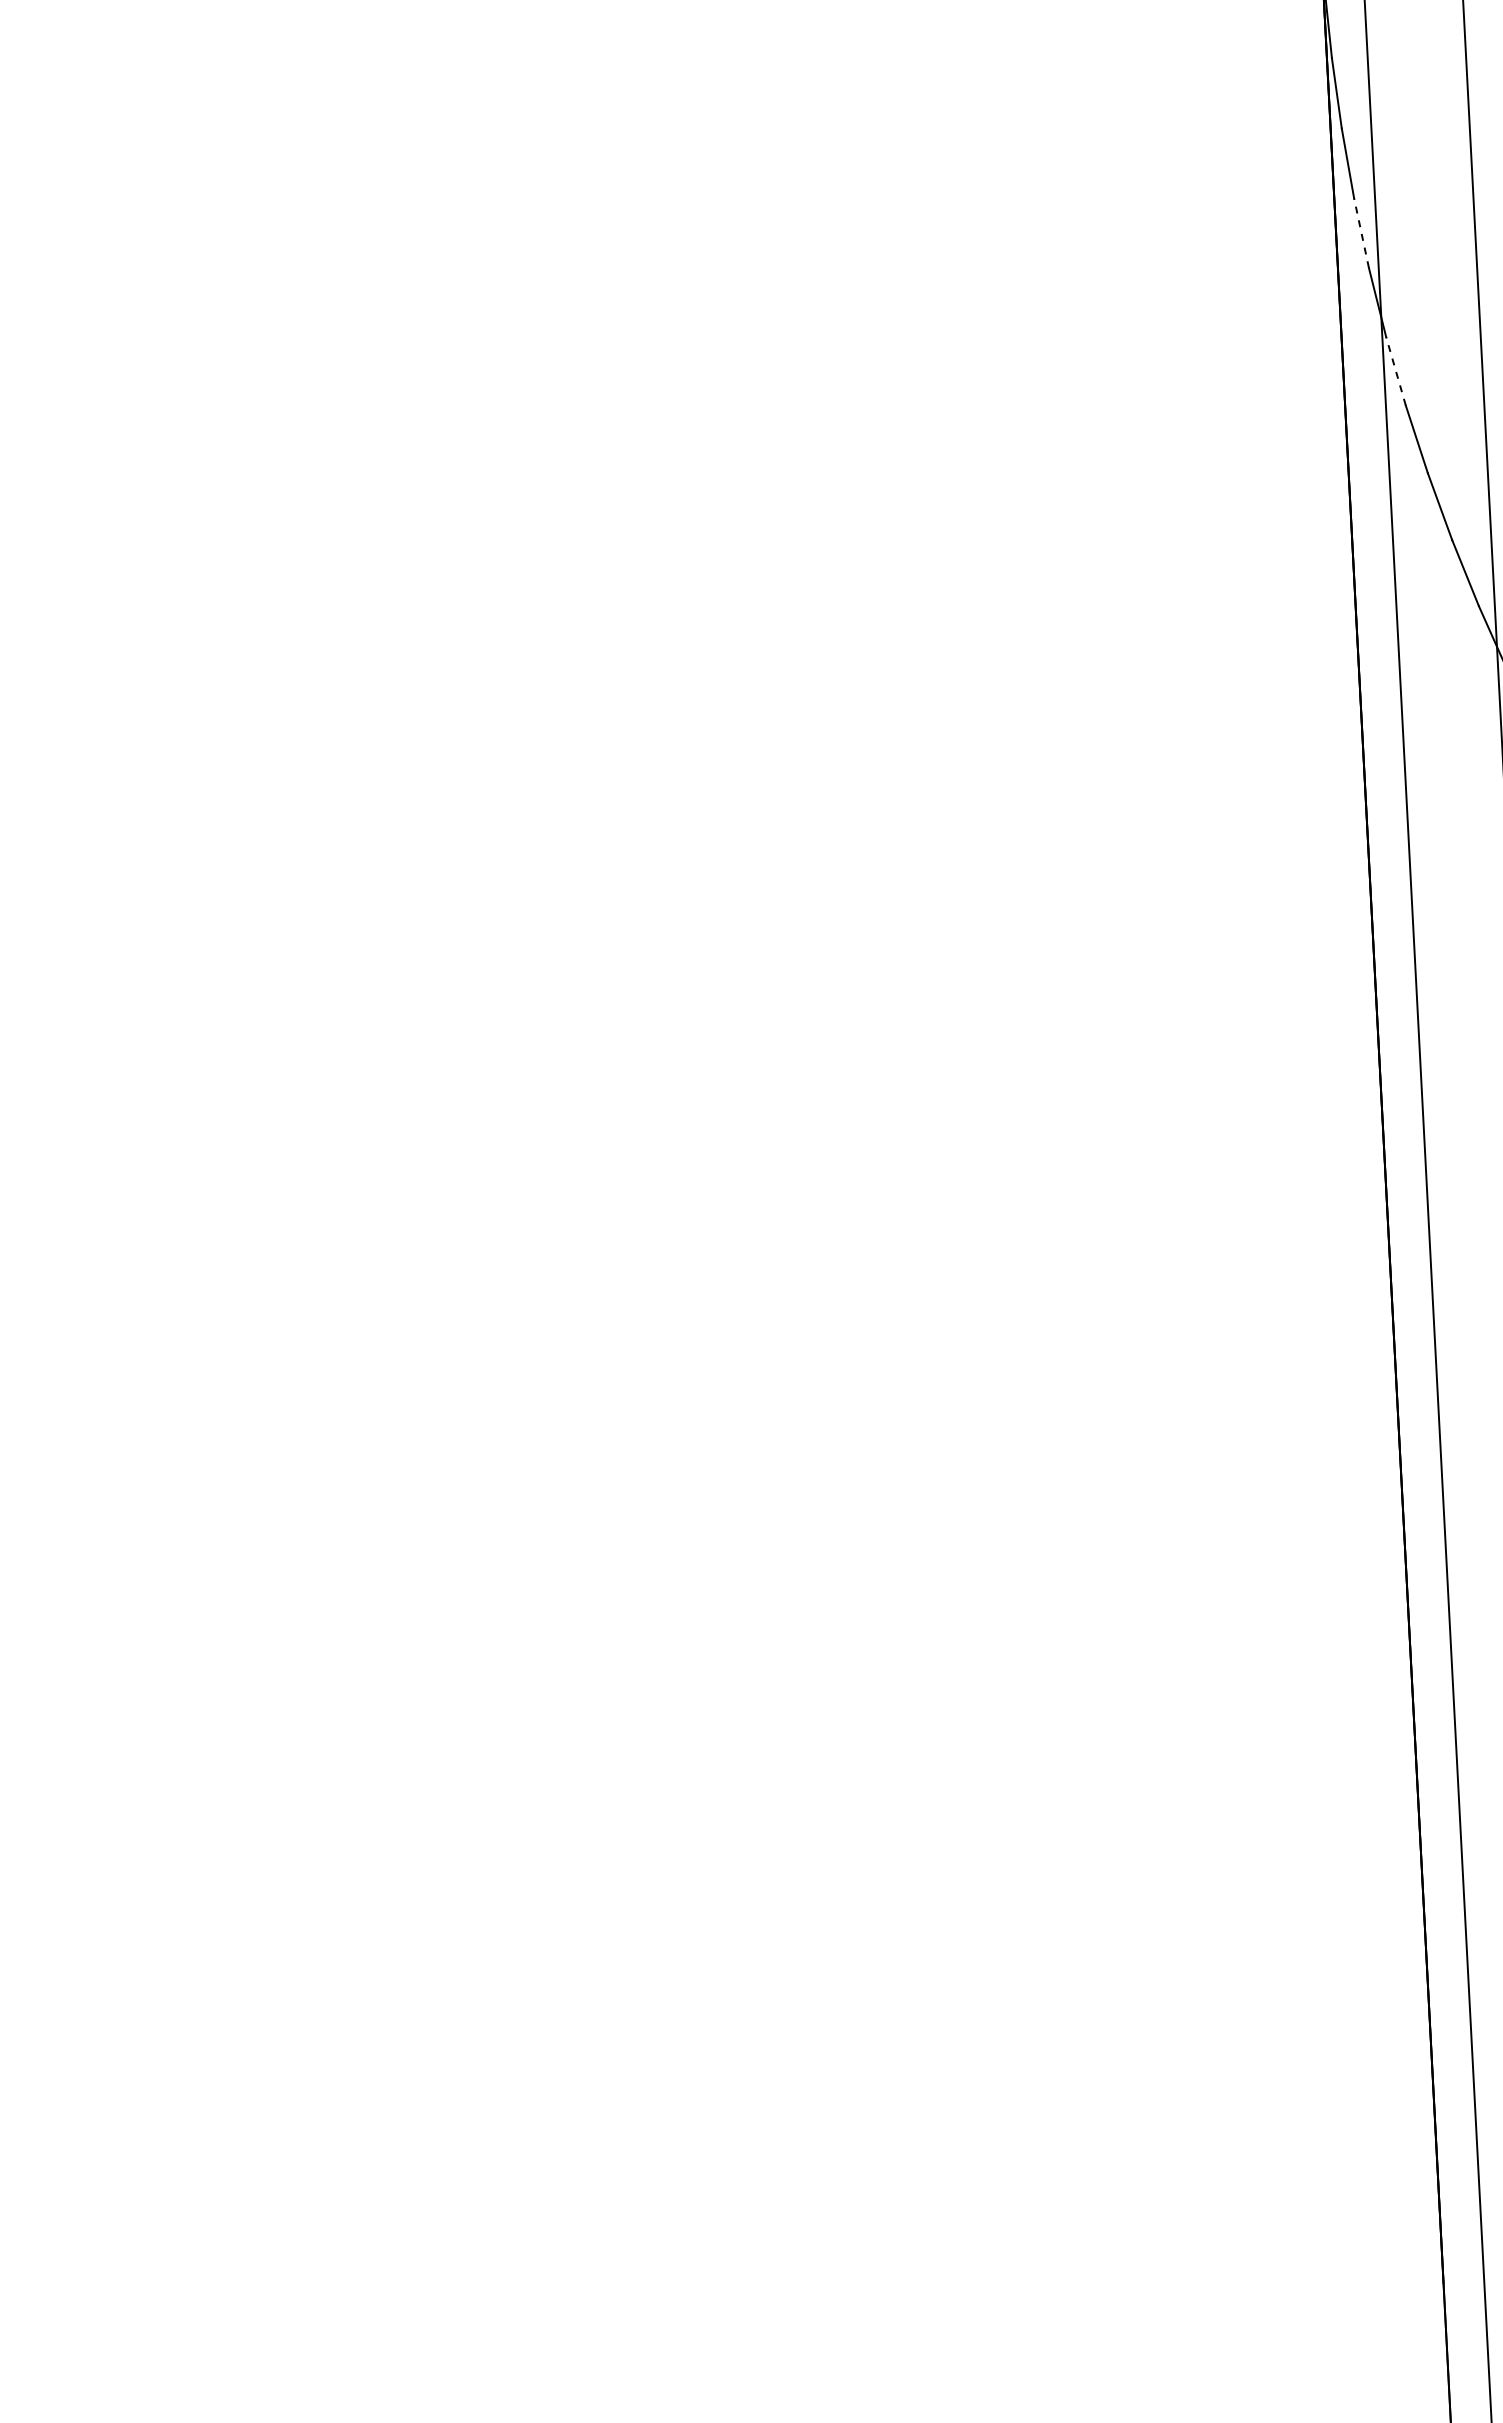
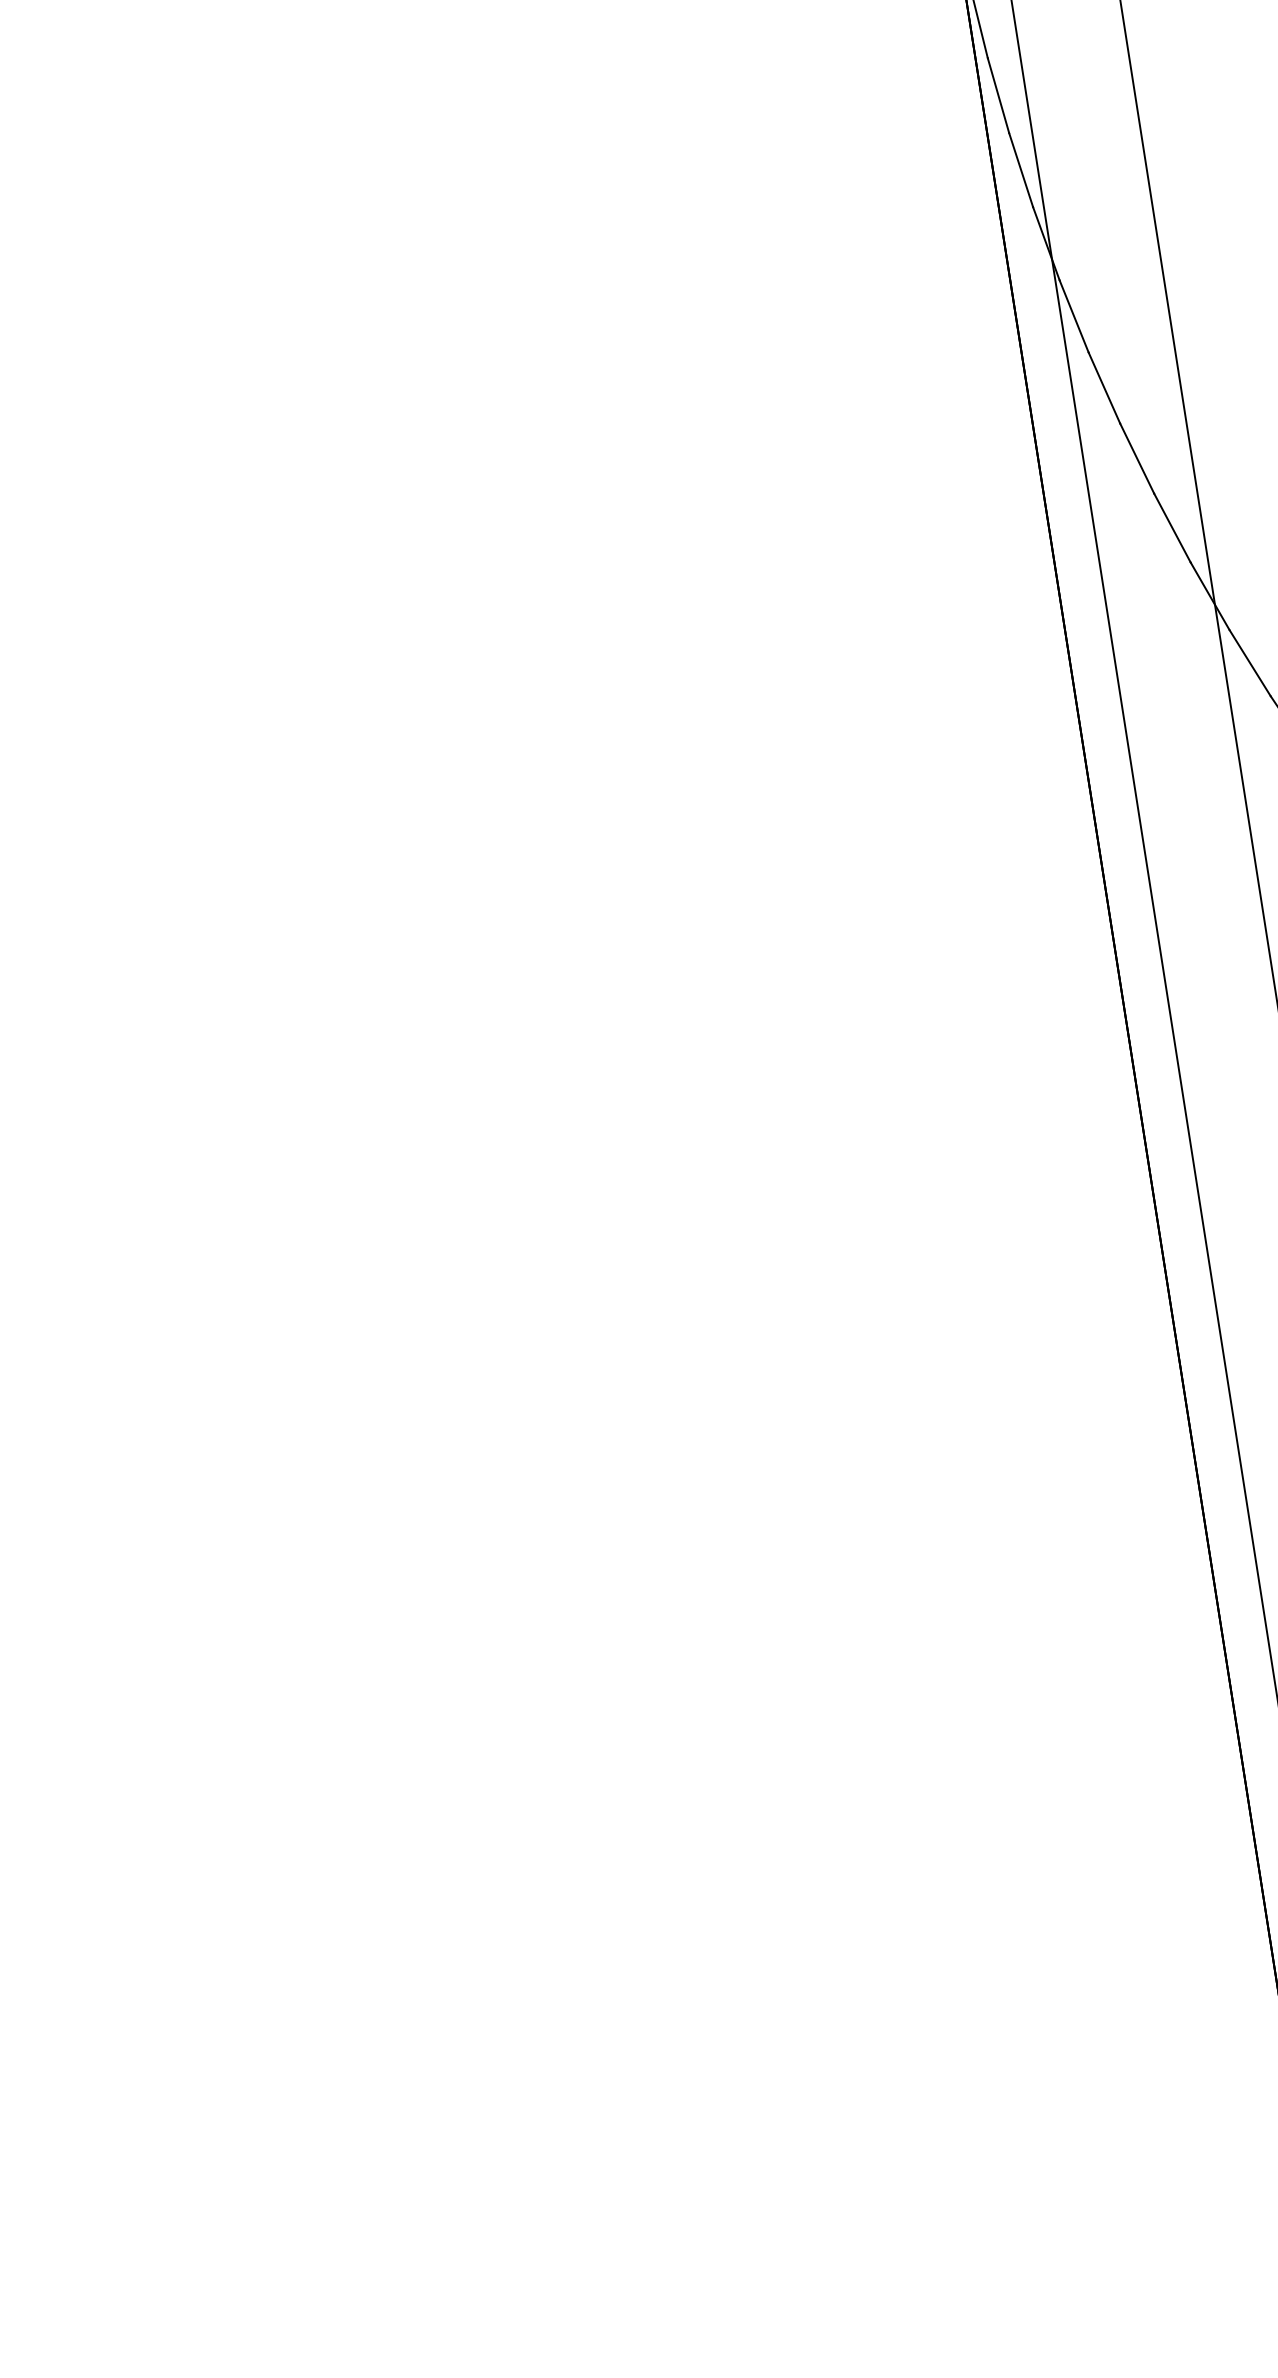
line: (1361, 233) -> (1021, 170), dashed -> solid
line: (1396, 371) -> (1074, 316), dashed -> solid

